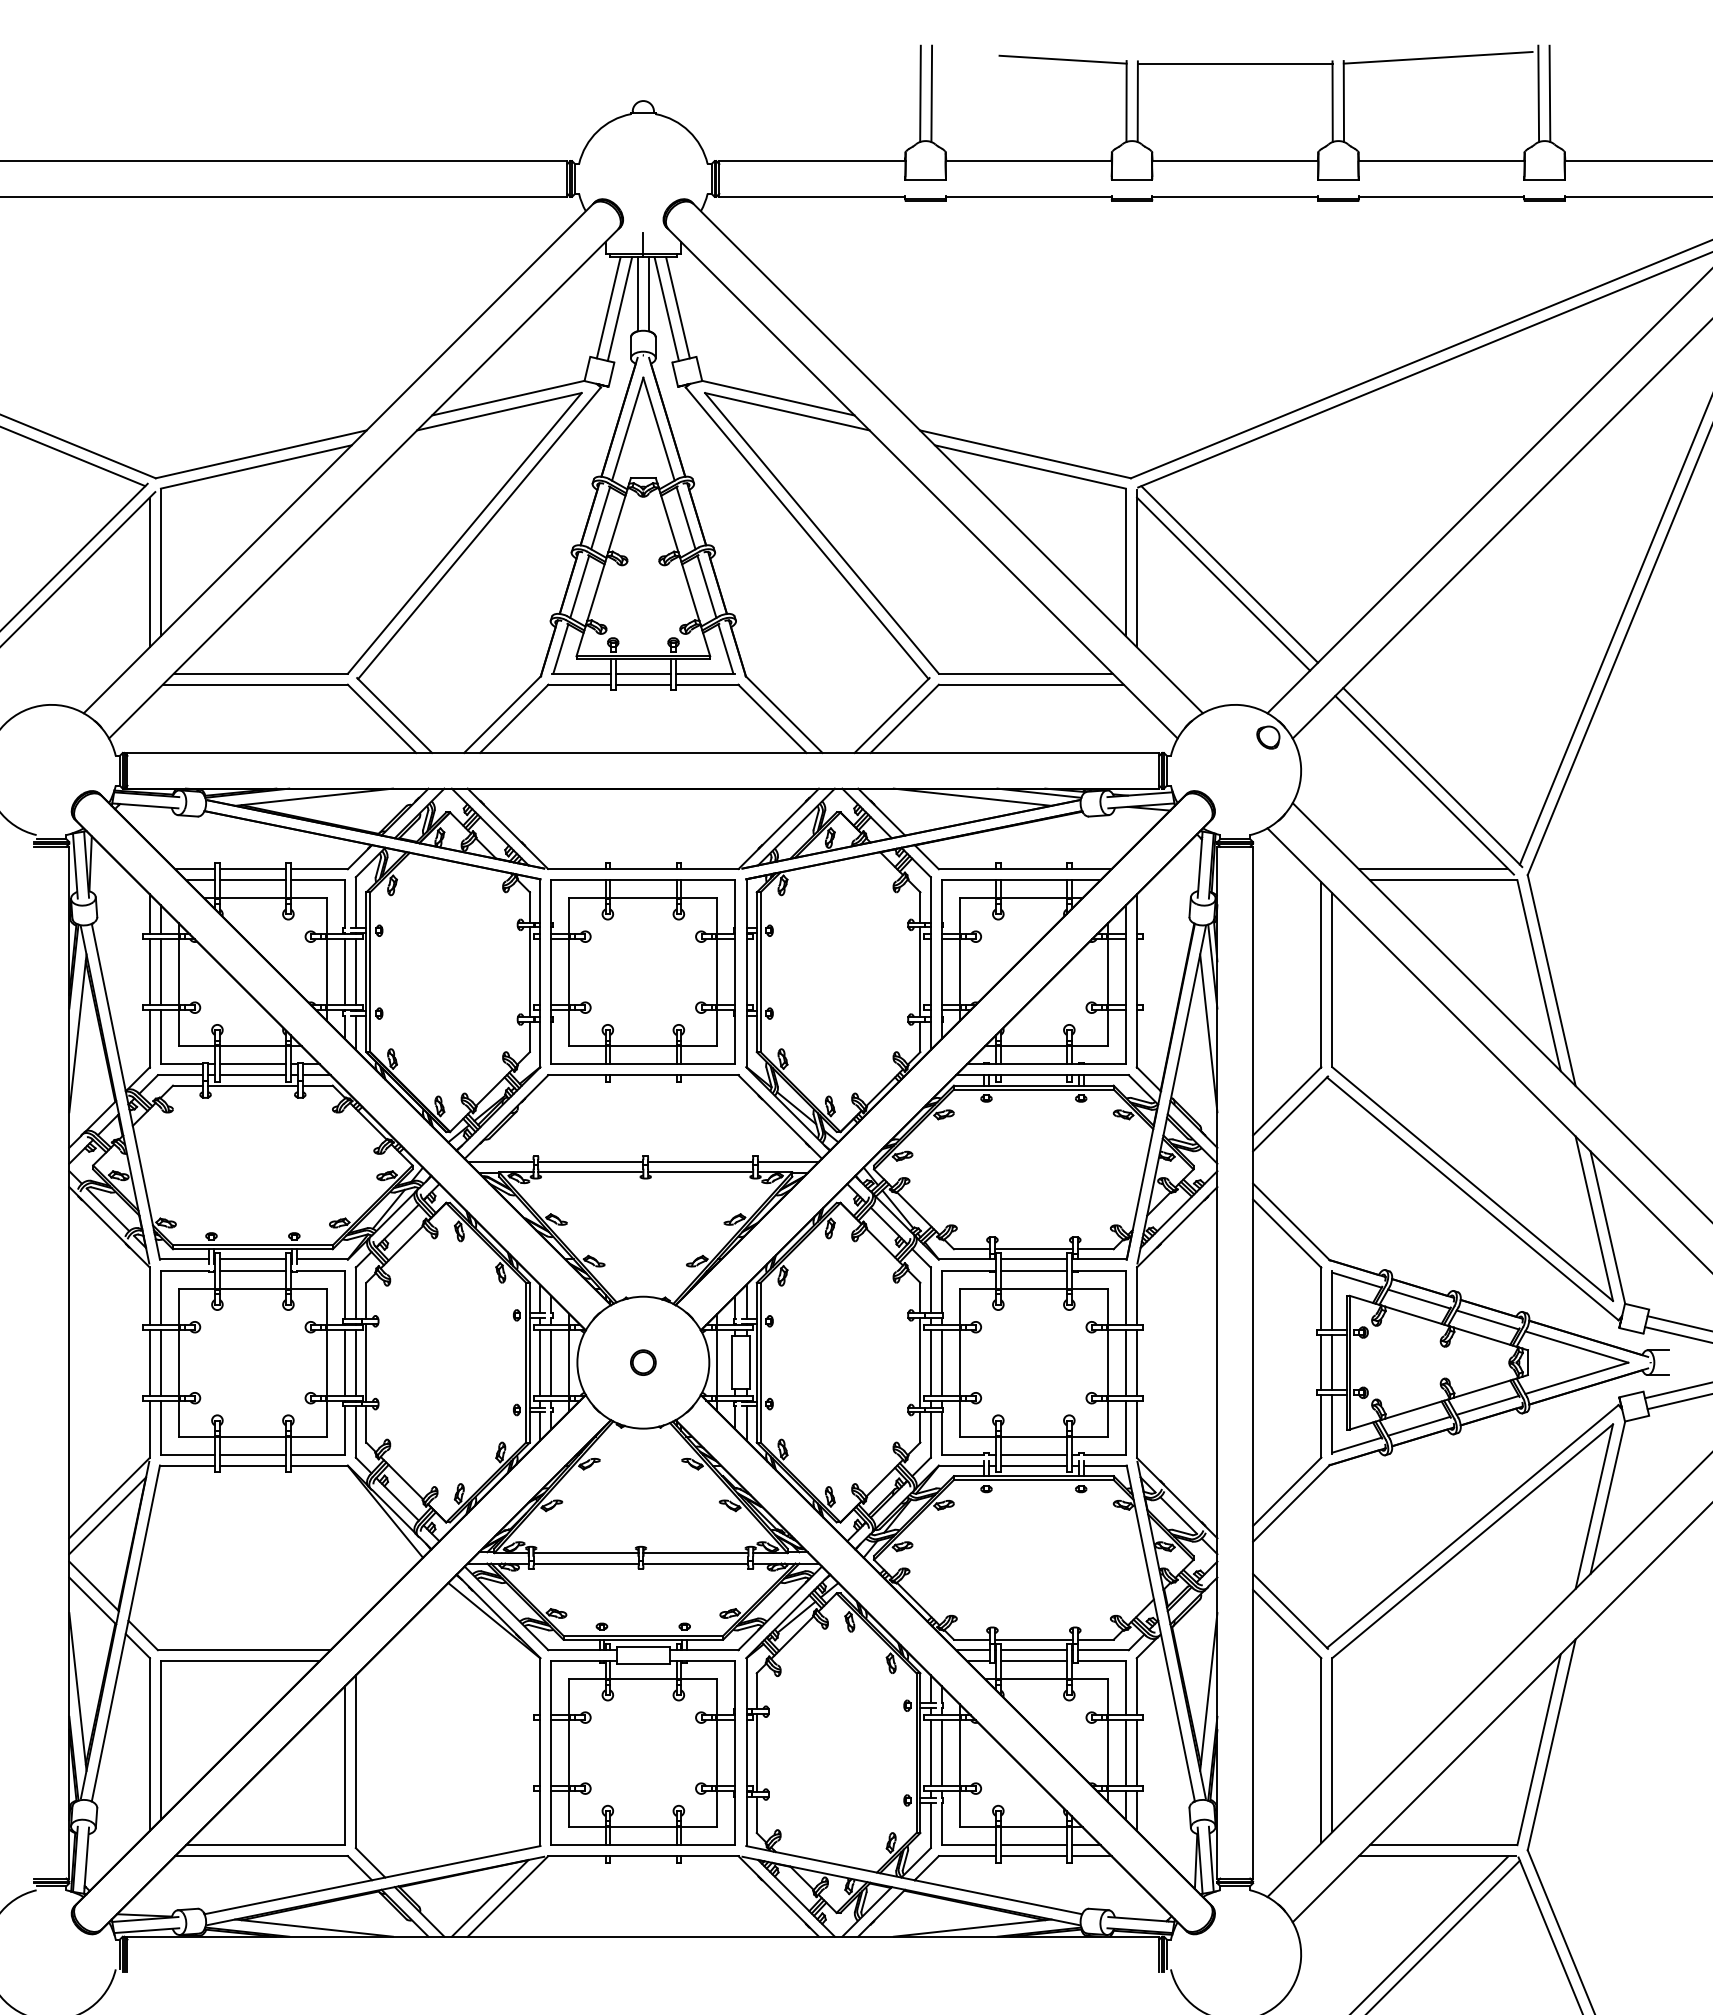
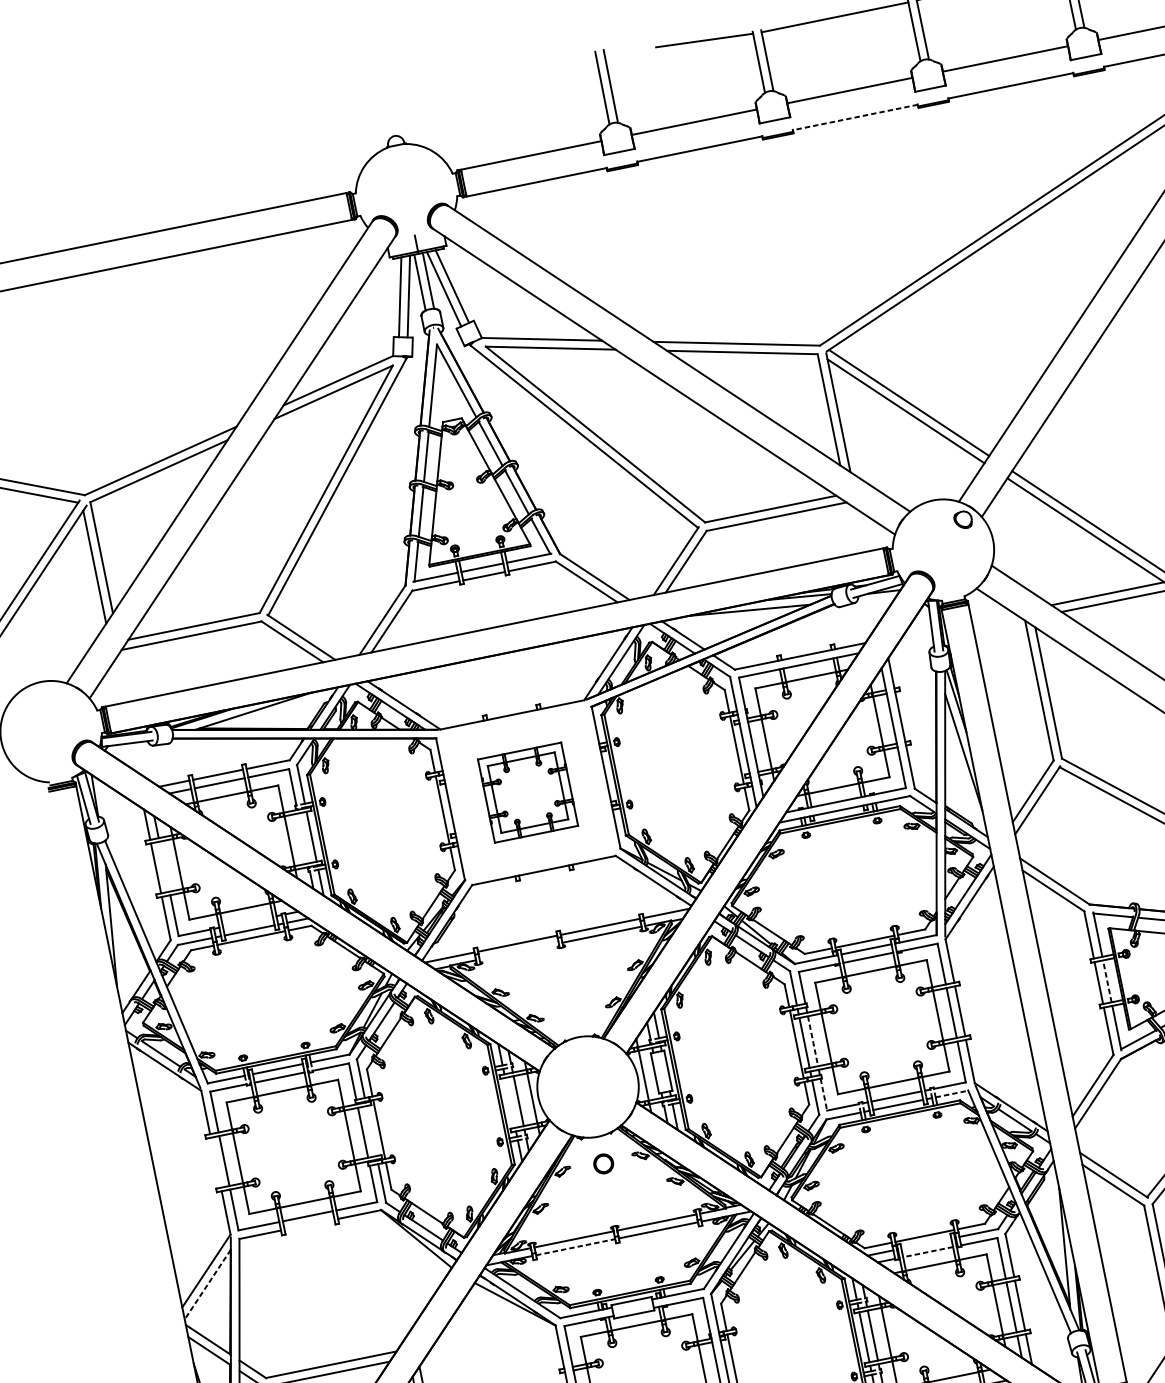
line: (1235, 196) -> (855, 117), solid -> dashed
part: (642, 971) -> (527, 792), size x0.6
line: (160, 972) -> (164, 866), removed
line: (344, 972) -> (302, 838), removed
line: (252, 1064) -> (247, 922), removed
line: (590, 1172) -> (519, 951), removed
line: (149, 1362) -> (215, 1162), removed
line: (356, 1362) -> (371, 1130), removed
line: (540, 1362) -> (510, 1102), removed
part: (643, 1362) -> (603, 1163), moved
line: (1332, 1362) -> (1107, 981), solid -> dashed
line: (941, 1363) -> (812, 1041), solid -> dashed
line: (941, 1434) -> (823, 1095), solid -> dashed
line: (252, 1465) -> (309, 1224), removed
line: (1105, 1465) -> (952, 1093), solid -> dashed
line: (107, 1516) -> (207, 1285), solid -> dashed
line: (586, 1563) -> (575, 1247), solid -> dashed
line: (1033, 1649) -> (926, 1243), removed
line: (1033, 1661) -> (927, 1252), solid -> dashed

